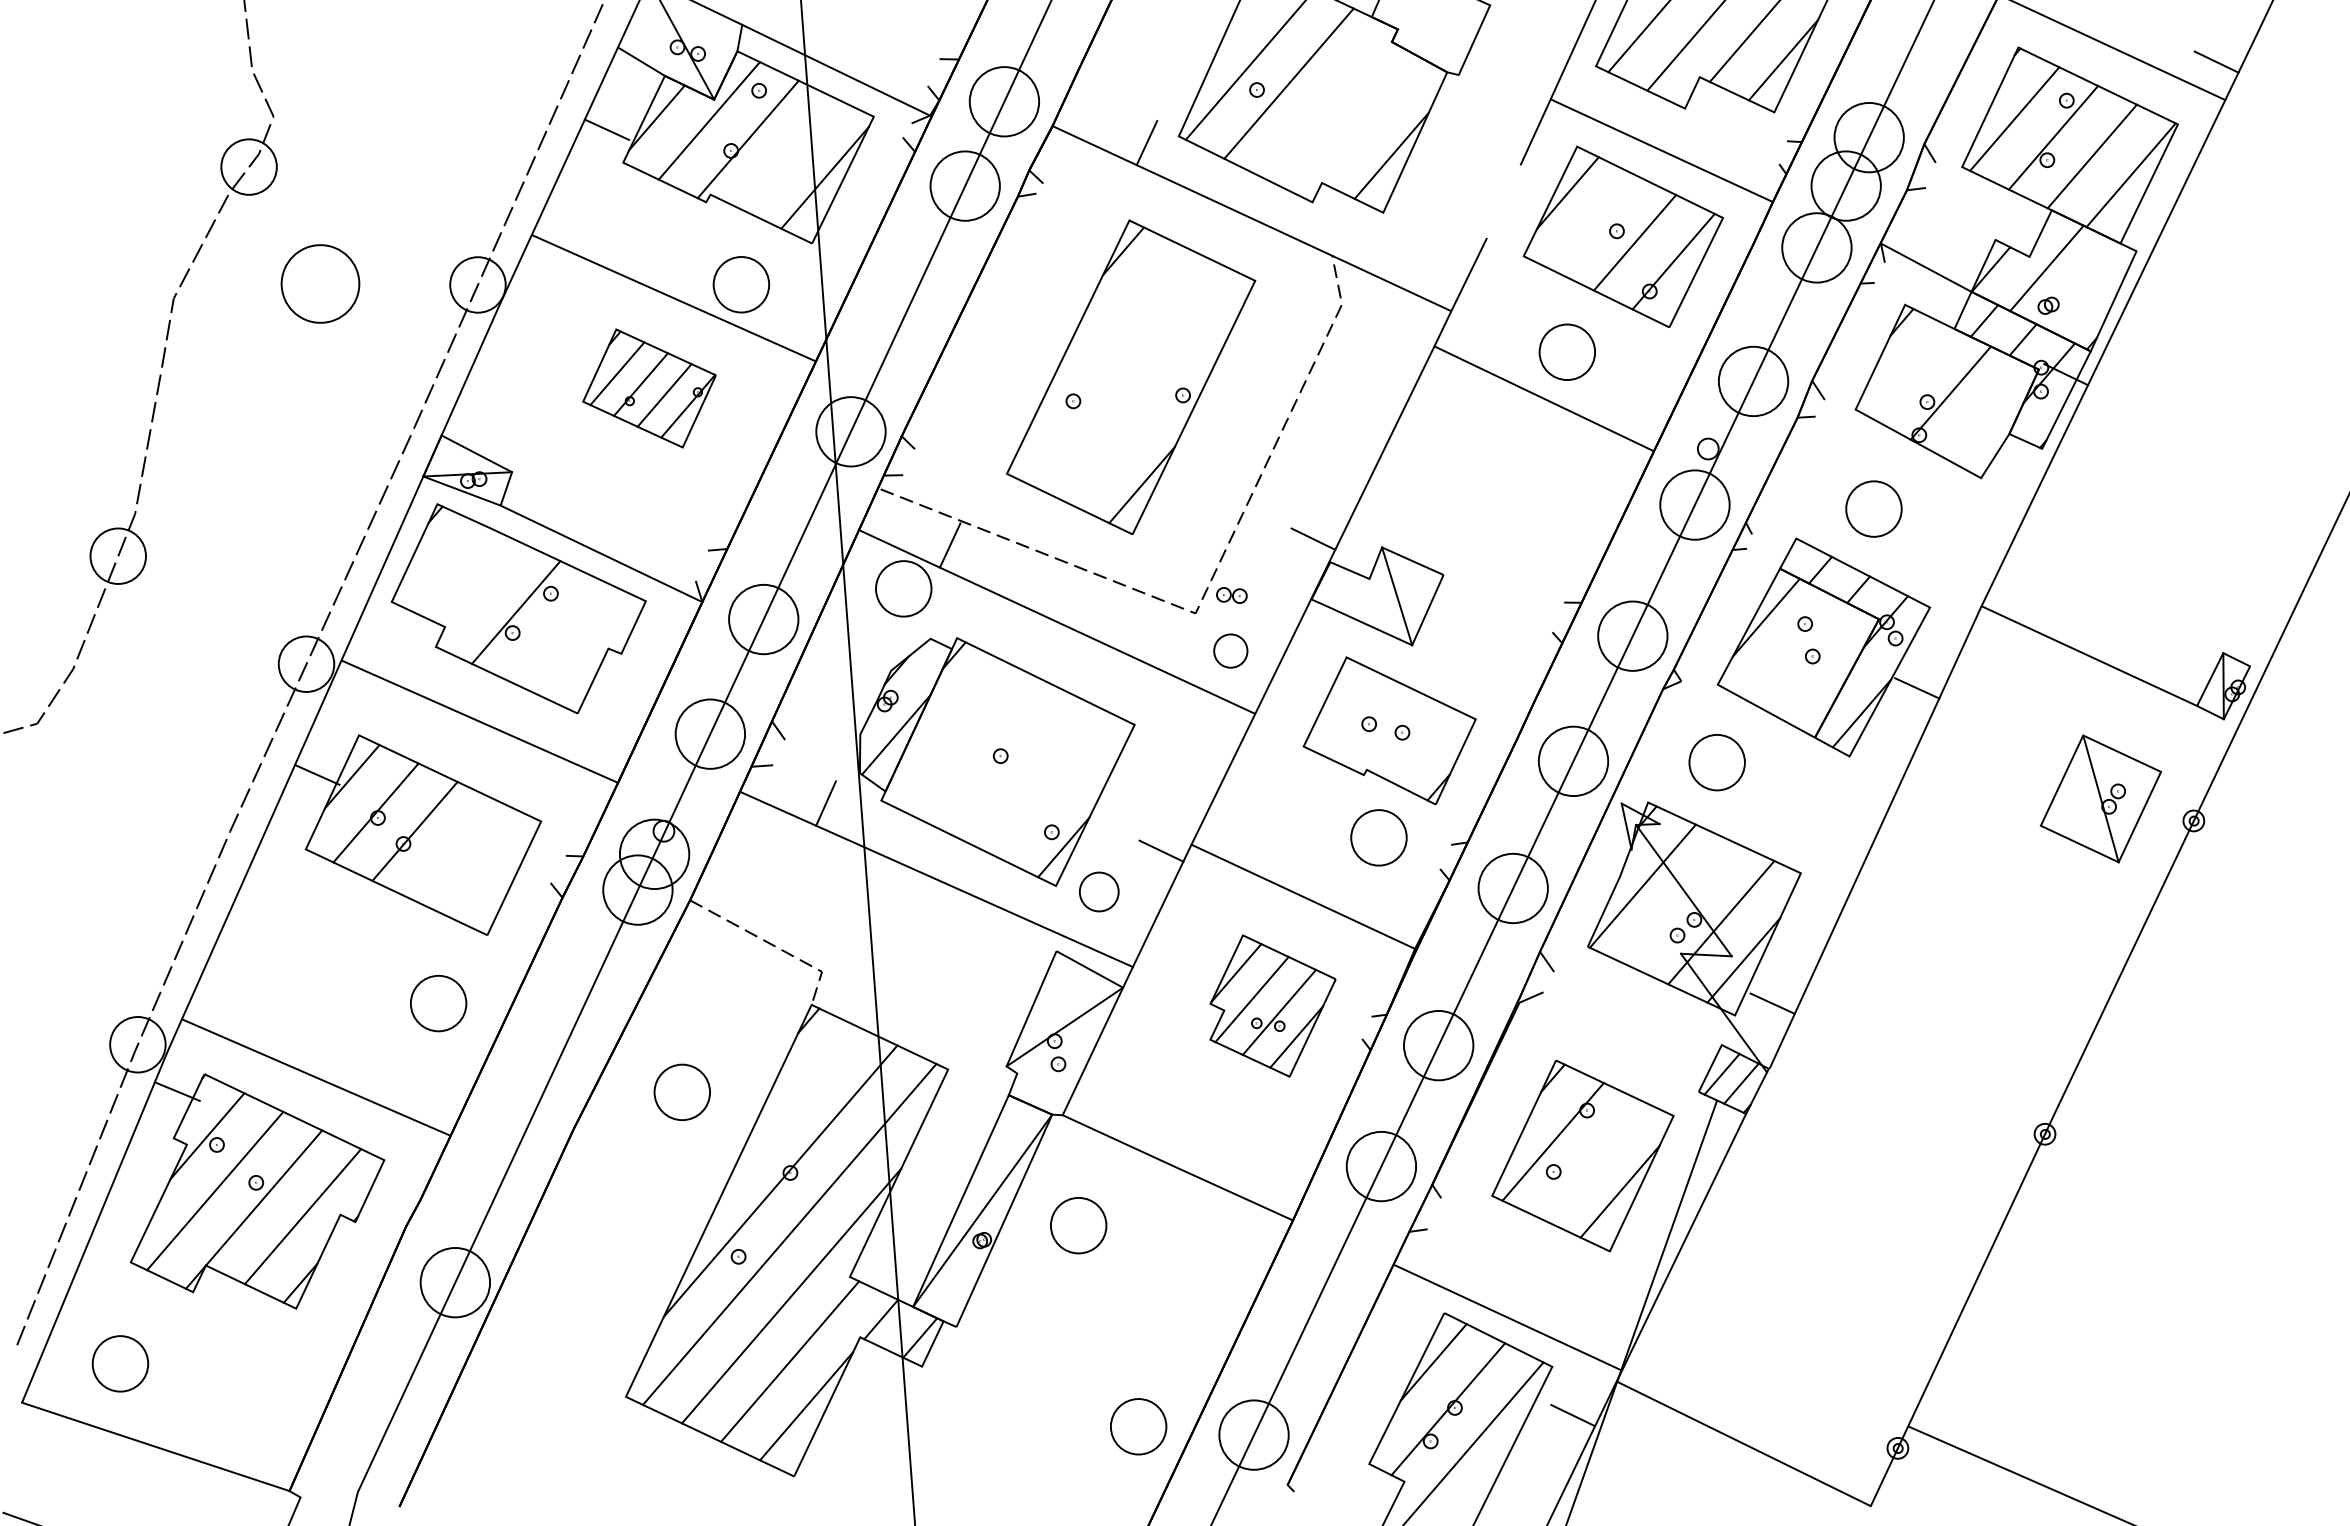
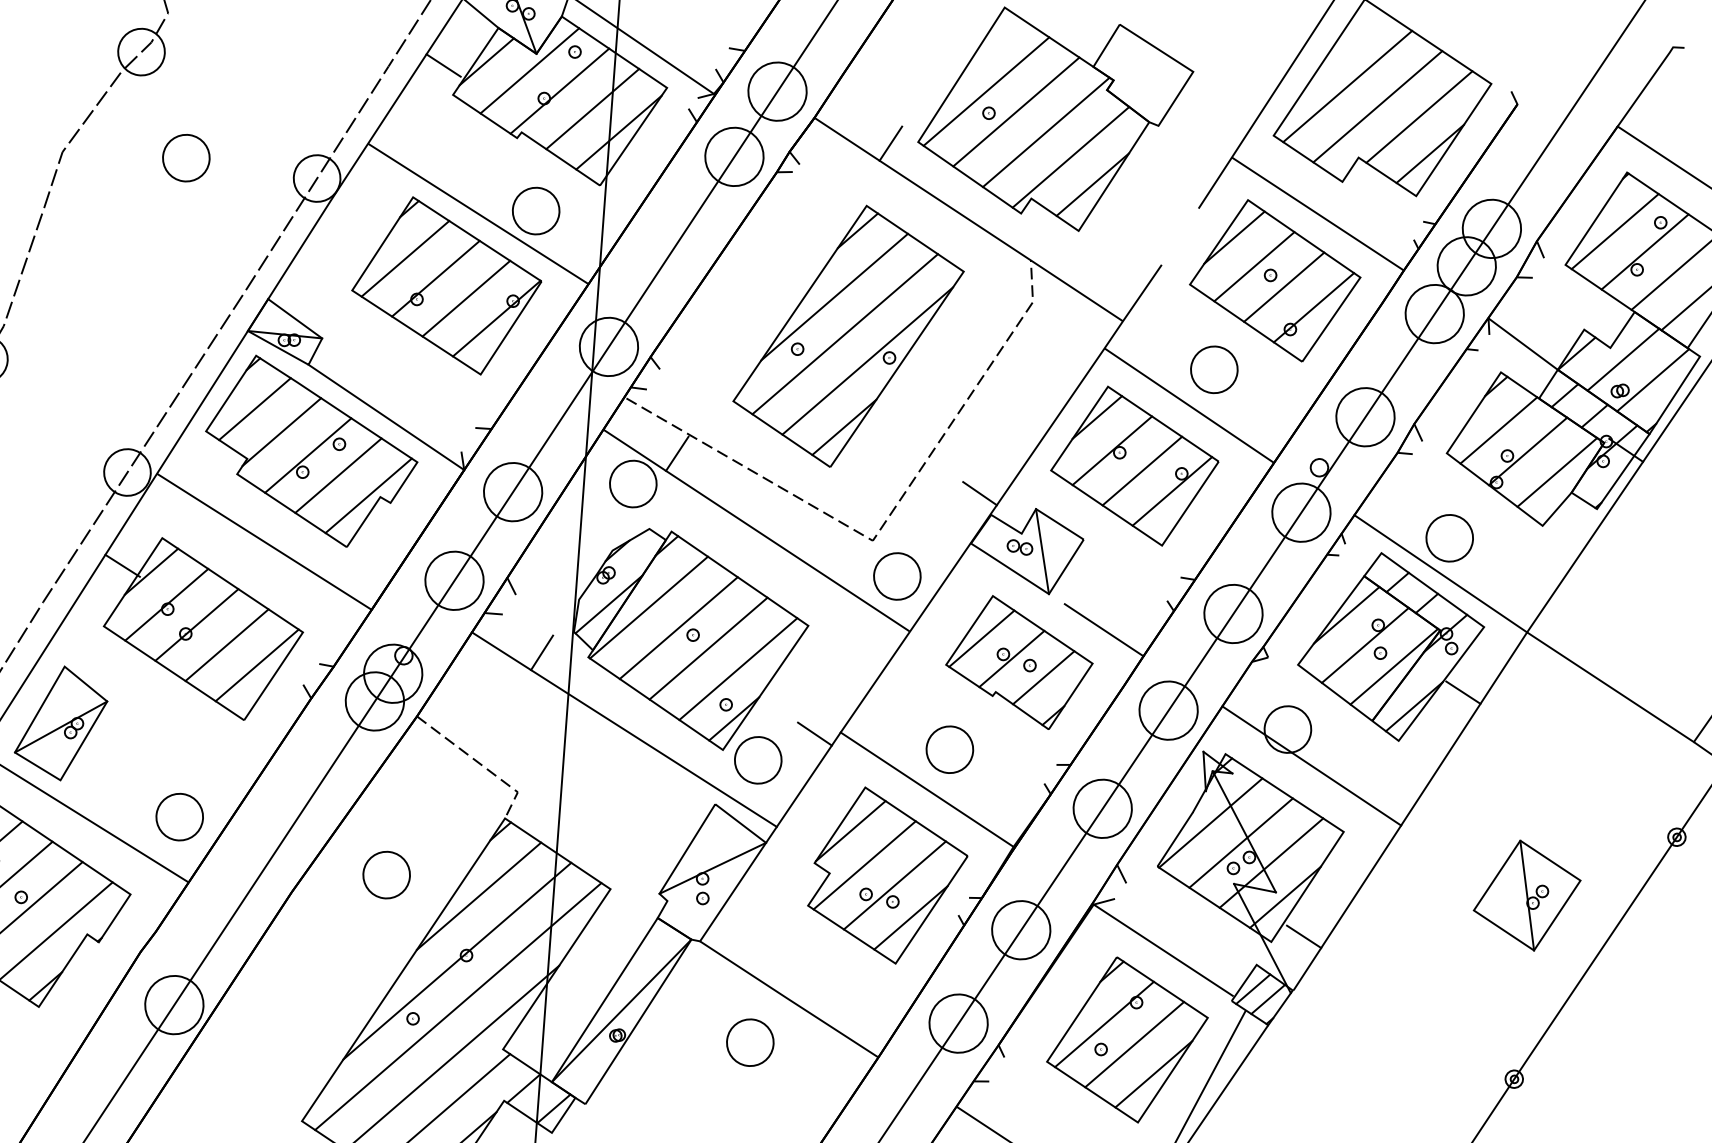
line: (1327, 101) -> (1046, 131), added
line: (1361, 126) -> (1071, 156), added
line: (789, 154) -> (592, 108), added
line: (1596, 223) -> (1254, 266), added
part: (320, 283) -> (186, 157), size x0.71
line: (2085, 287) -> (1653, 380), added
line: (1107, 333) -> (834, 297), added
line: (1912, 373) -> (1498, 430), added
line: (1126, 374) -> (845, 333), added
part: (649, 388) -> (446, 285), size x1.67
line: (1157, 402) -> (867, 360), added
line: (1988, 412) -> (1556, 472), added
part: (1490, 479) -> (1134, 466), added
line: (1869, 552) -> (1440, 573), added
line: (445, 566) -> (255, 408), added
line: (480, 589) -> (281, 432), added
part: (1231, 595) -> (1019, 547), moved
line: (555, 630) -> (338, 475), added
line: (594, 648) -> (368, 495), added
line: (1793, 649) -> (1365, 645), added
part: (1230, 650) -> (897, 575), size x1.67
line: (1831, 669) -> (1394, 666), added
line: (1483, 677) -> (1104, 629), added
line: (1340, 709) -> (981, 638), added
line: (1379, 727) -> (1011, 658), added
line: (943, 731) -> (648, 607), added
line: (1420, 744) -> (1043, 677), added
line: (982, 750) -> (678, 628), added
line: (1020, 769) -> (707, 648), added
line: (1059, 787) -> (738, 668), added
part: (2100, 798) -> (1526, 895), moved
line: (1751, 800) -> (1311, 765), added
part: (1378, 837) -> (949, 749), moved
line: (453, 849) -> (226, 644), added
line: (492, 867) -> (256, 664), added
part: (1098, 891) -> (757, 759), size x1.43
line: (1682, 904) -> (1241, 843), added
part: (273, 970) -> (61, 723), added
part: (438, 1003) -> (179, 817), moved
part: (1272, 1005) -> (888, 876), size x1.43
line: (1609, 1043) -> (1163, 949), added
line: (794, 1100) -> (478, 895), added
line: (1591, 1160) -> (1134, 1044), added
part: (1078, 1225) -> (750, 1042), moved

